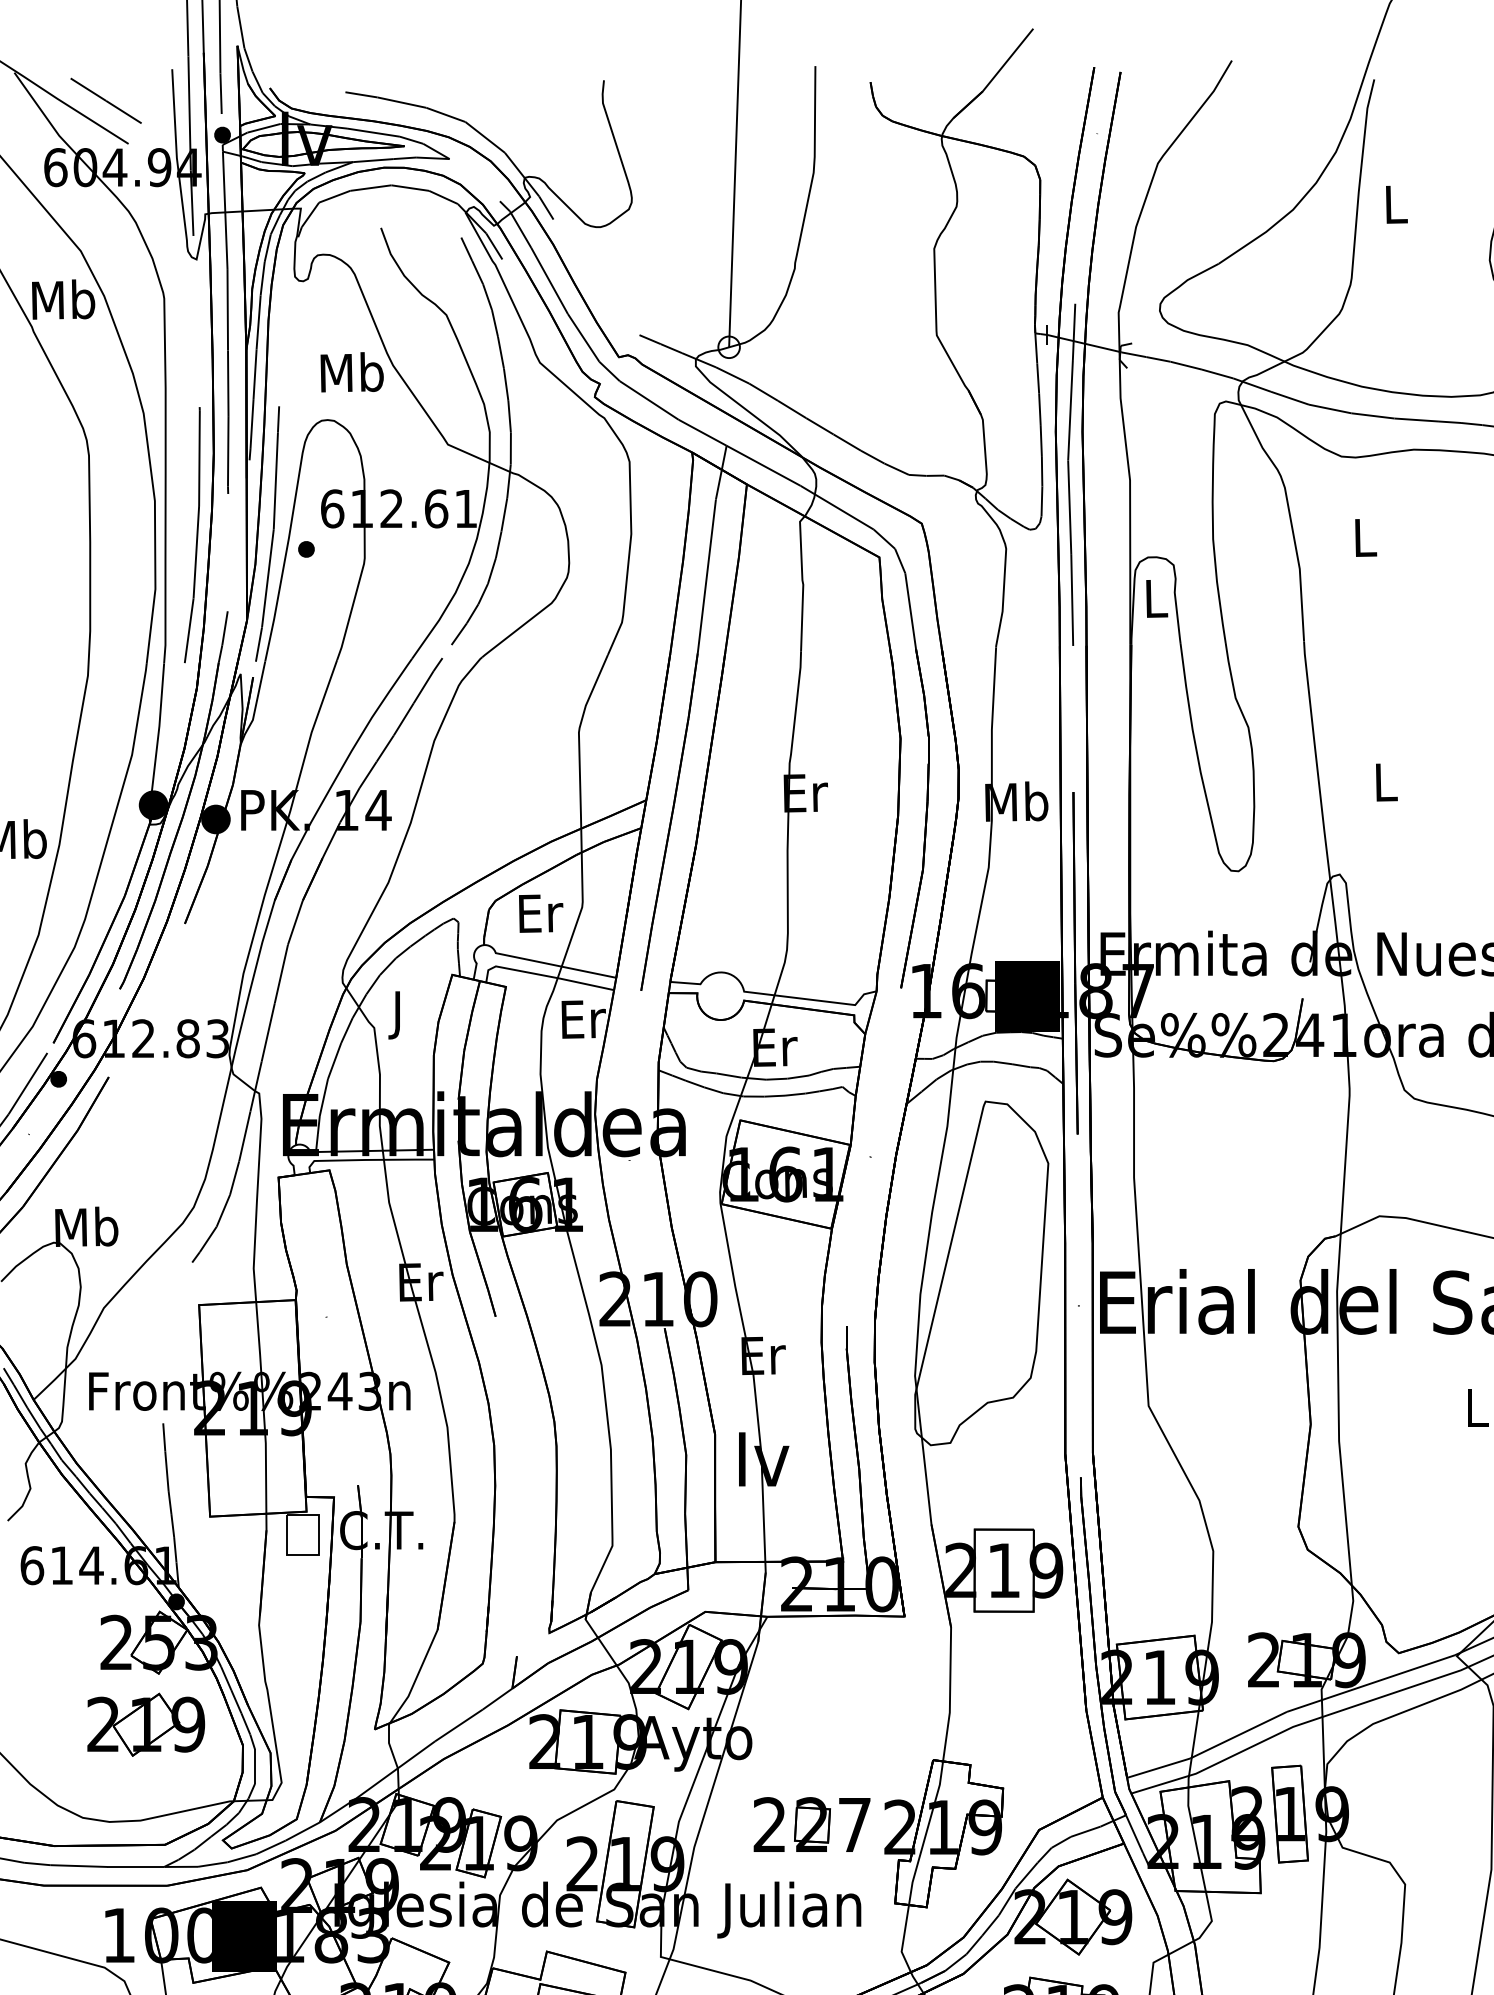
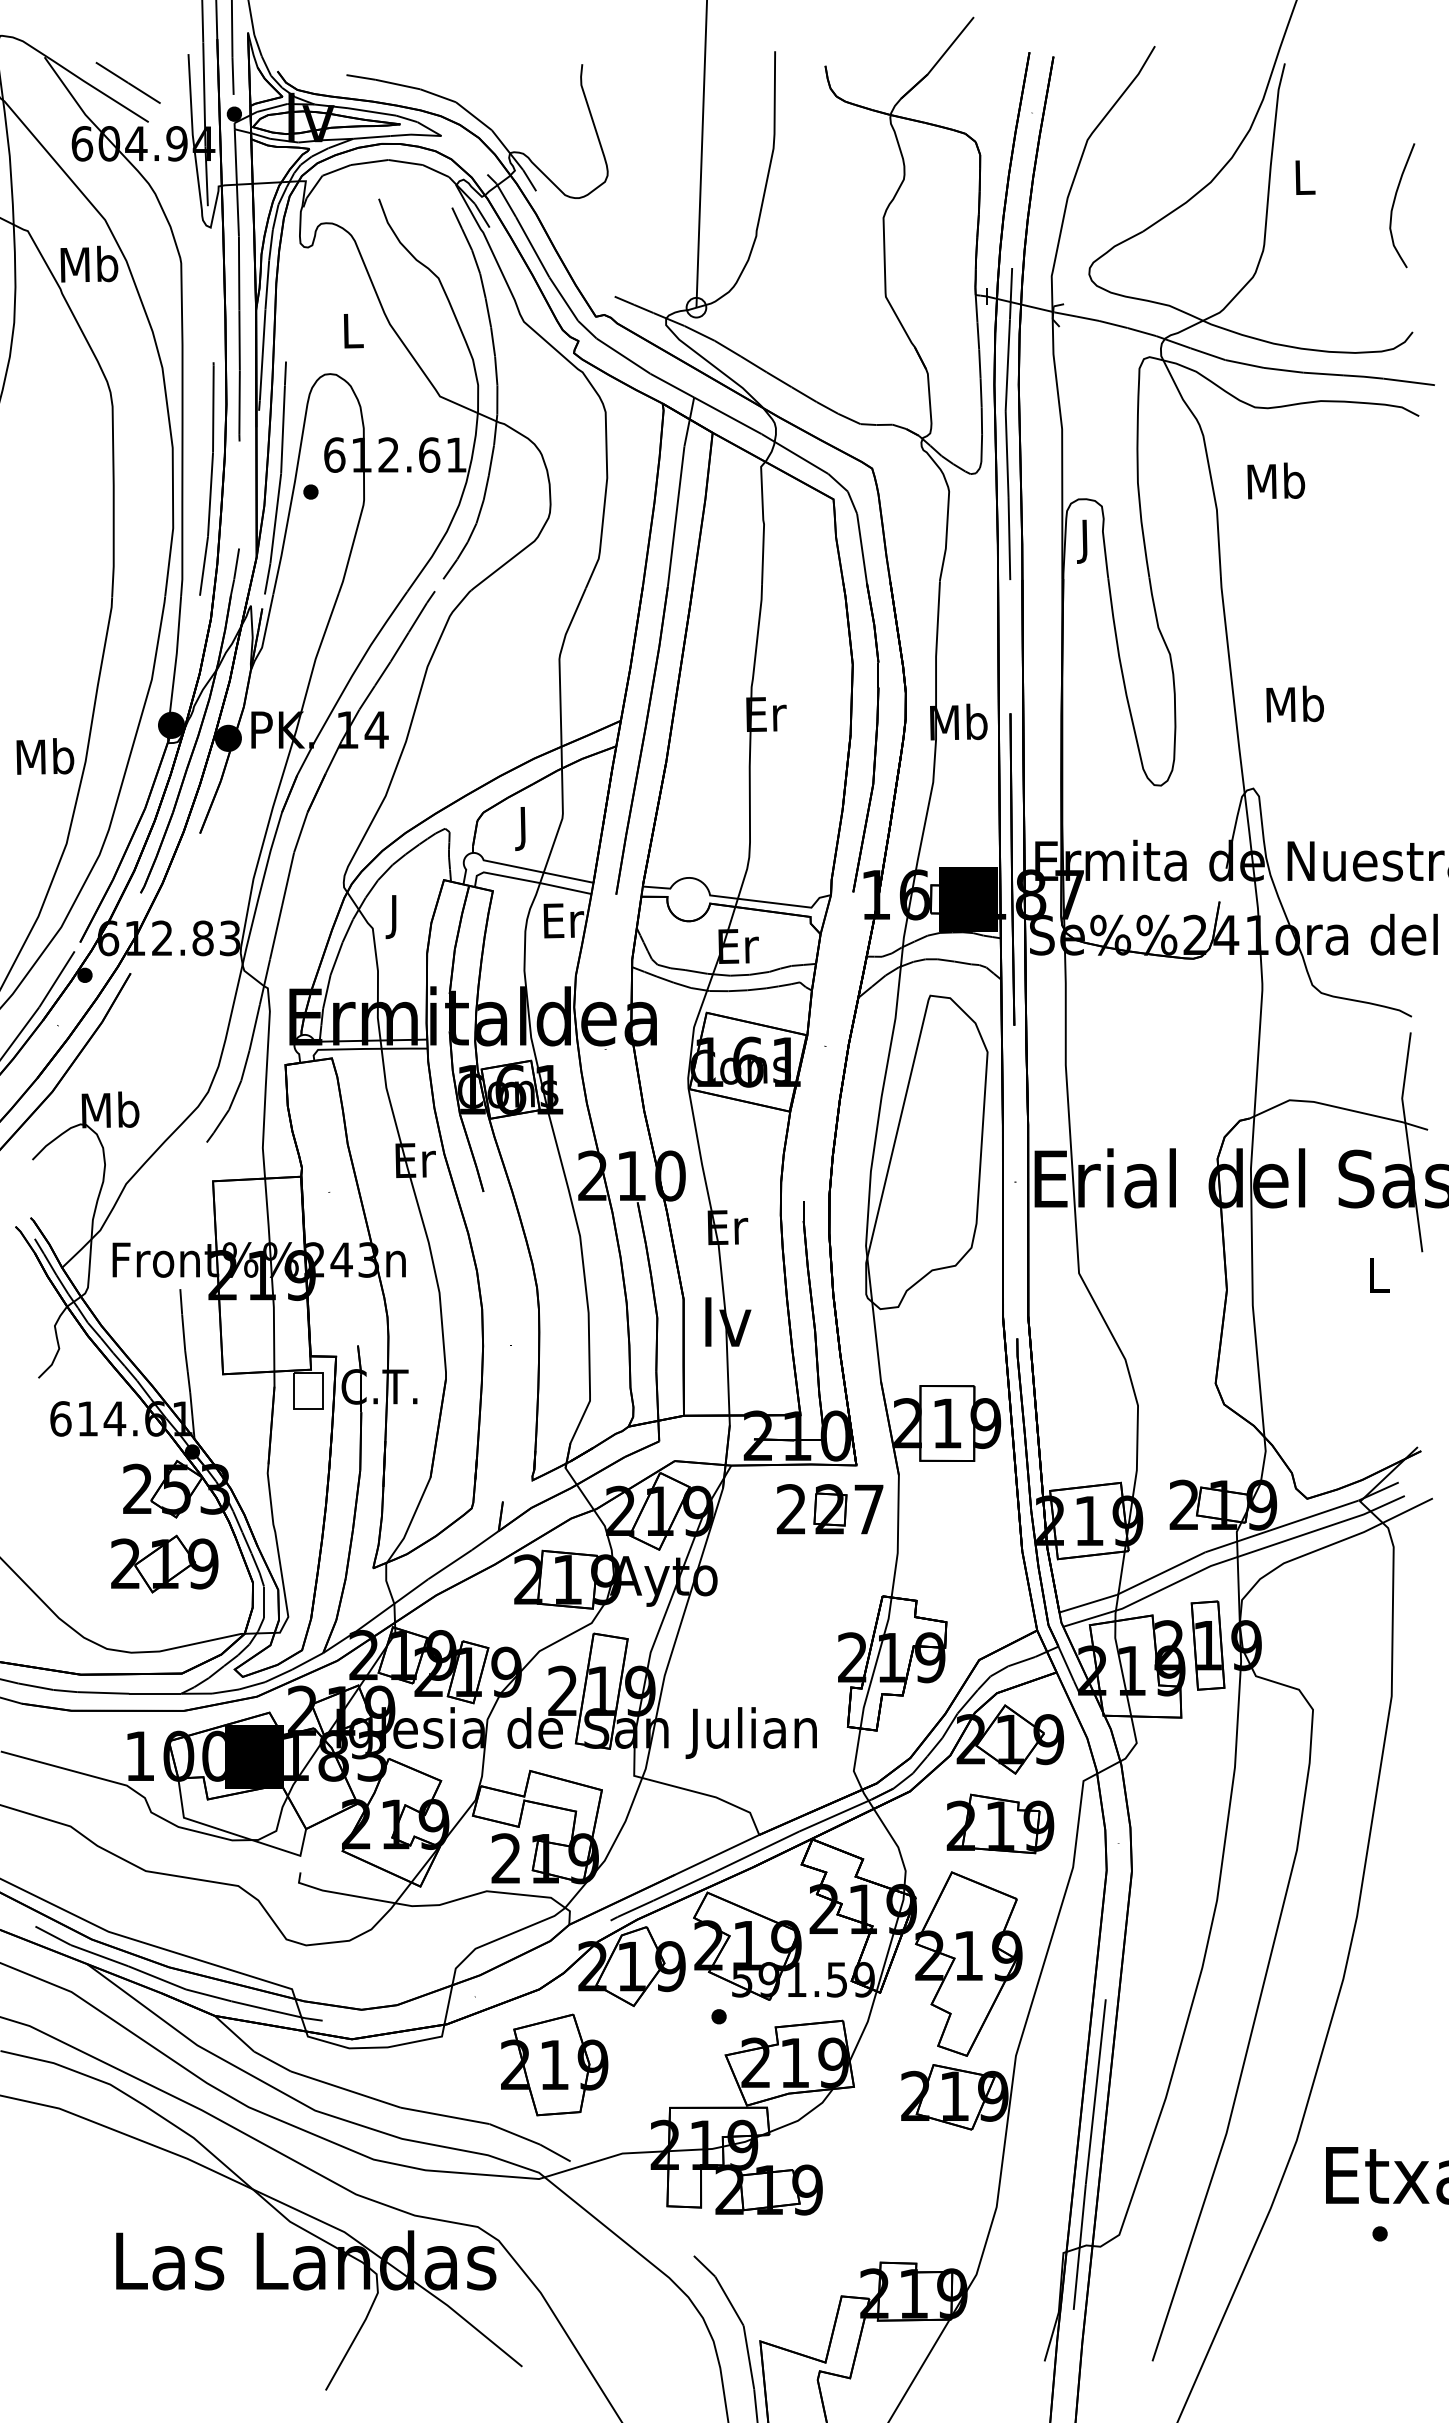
text: (352, 372) -> (352, 330), Mb -> L
text: (1365, 536) -> (1276, 480), L -> Mb
text: (1156, 603) -> (1086, 541), L -> J
text: (1384, 781) -> (1294, 703), L -> Mb
text: (540, 918) -> (524, 828), Er -> J
part: (812, 1825) -> (830, 1509), moved

